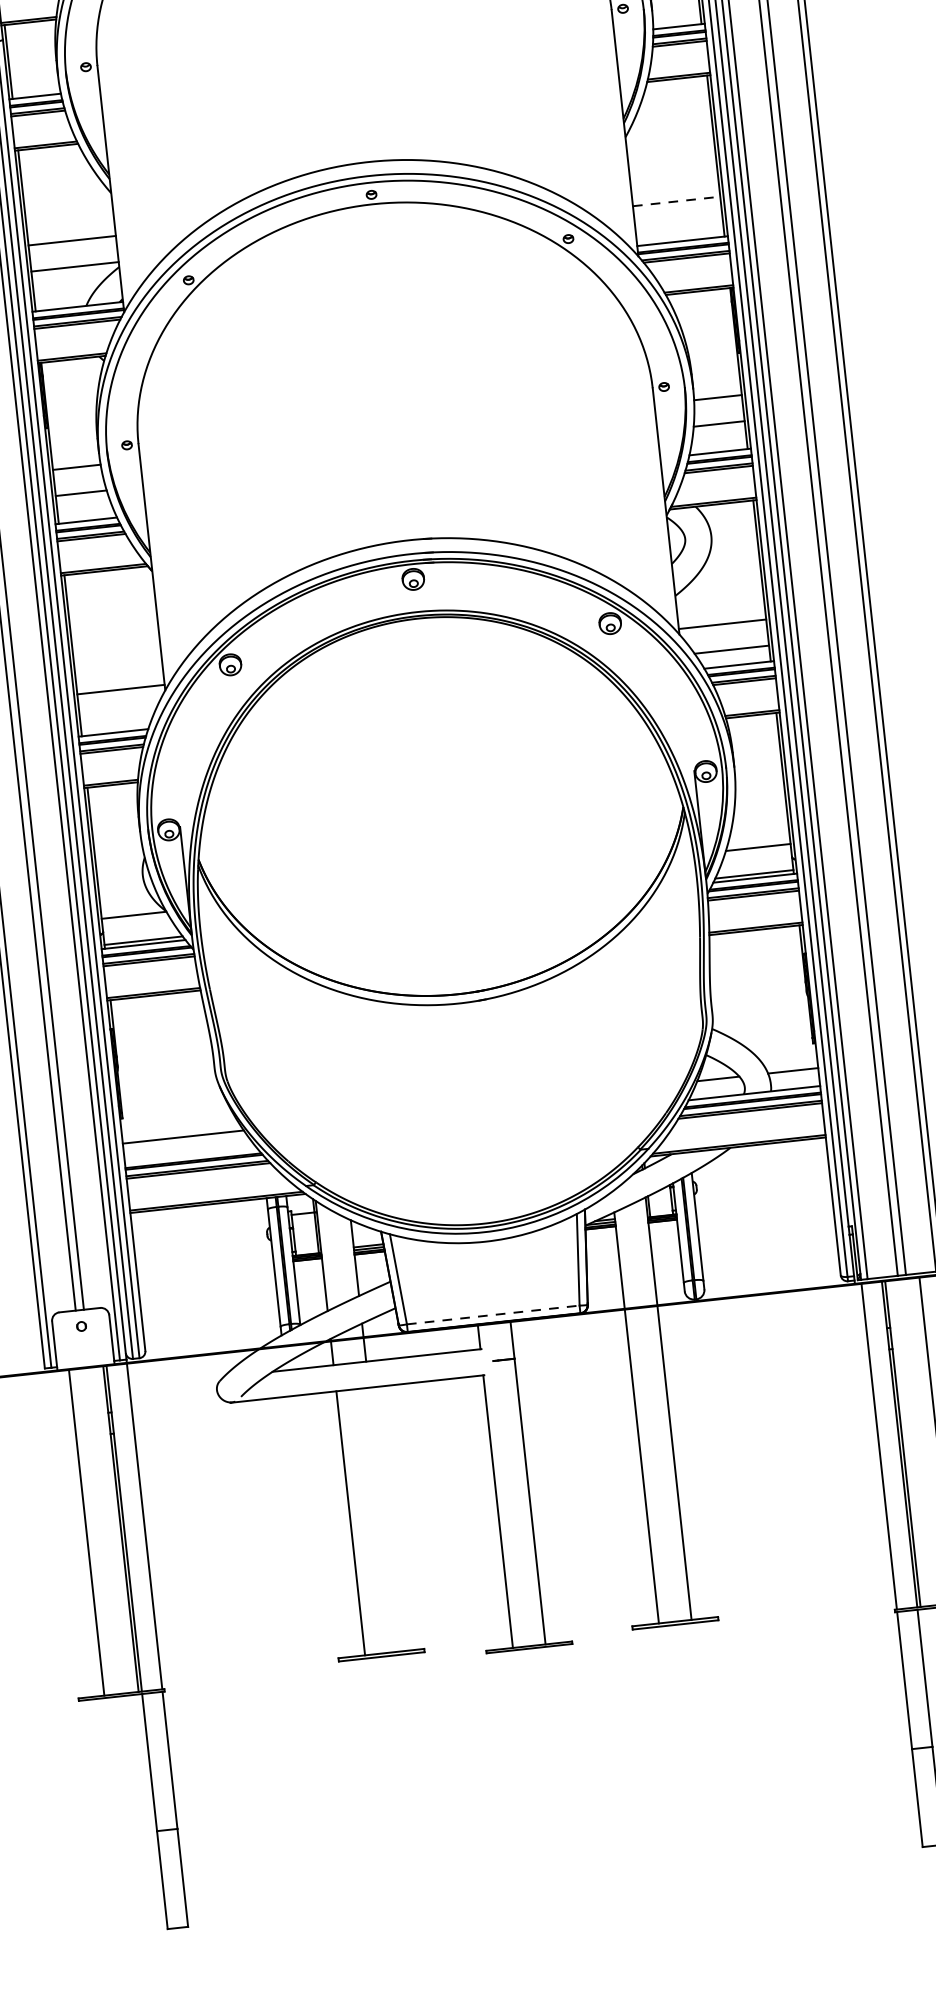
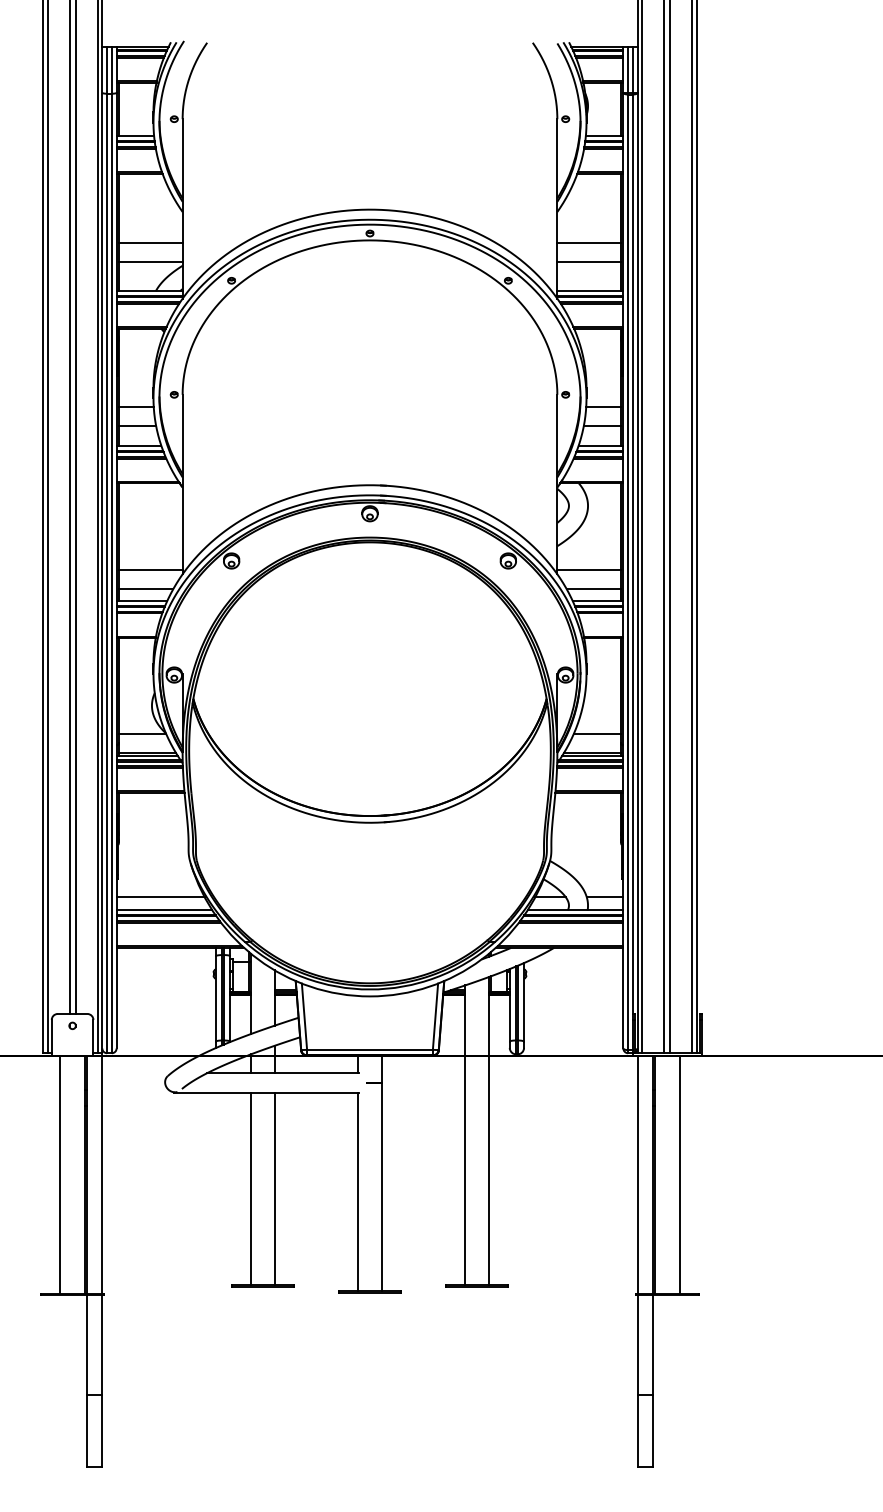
line: (674, 175) -> (589, 243), added
line: (677, 201) -> (589, 262), dashed -> solid
line: (116, 716) -> (145, 589), added
line: (190, 1154) -> (164, 910), added
line: (493, 1314) -> (370, 1049), dashed -> solid
line: (382, 1519) -> (274, 1188), added

